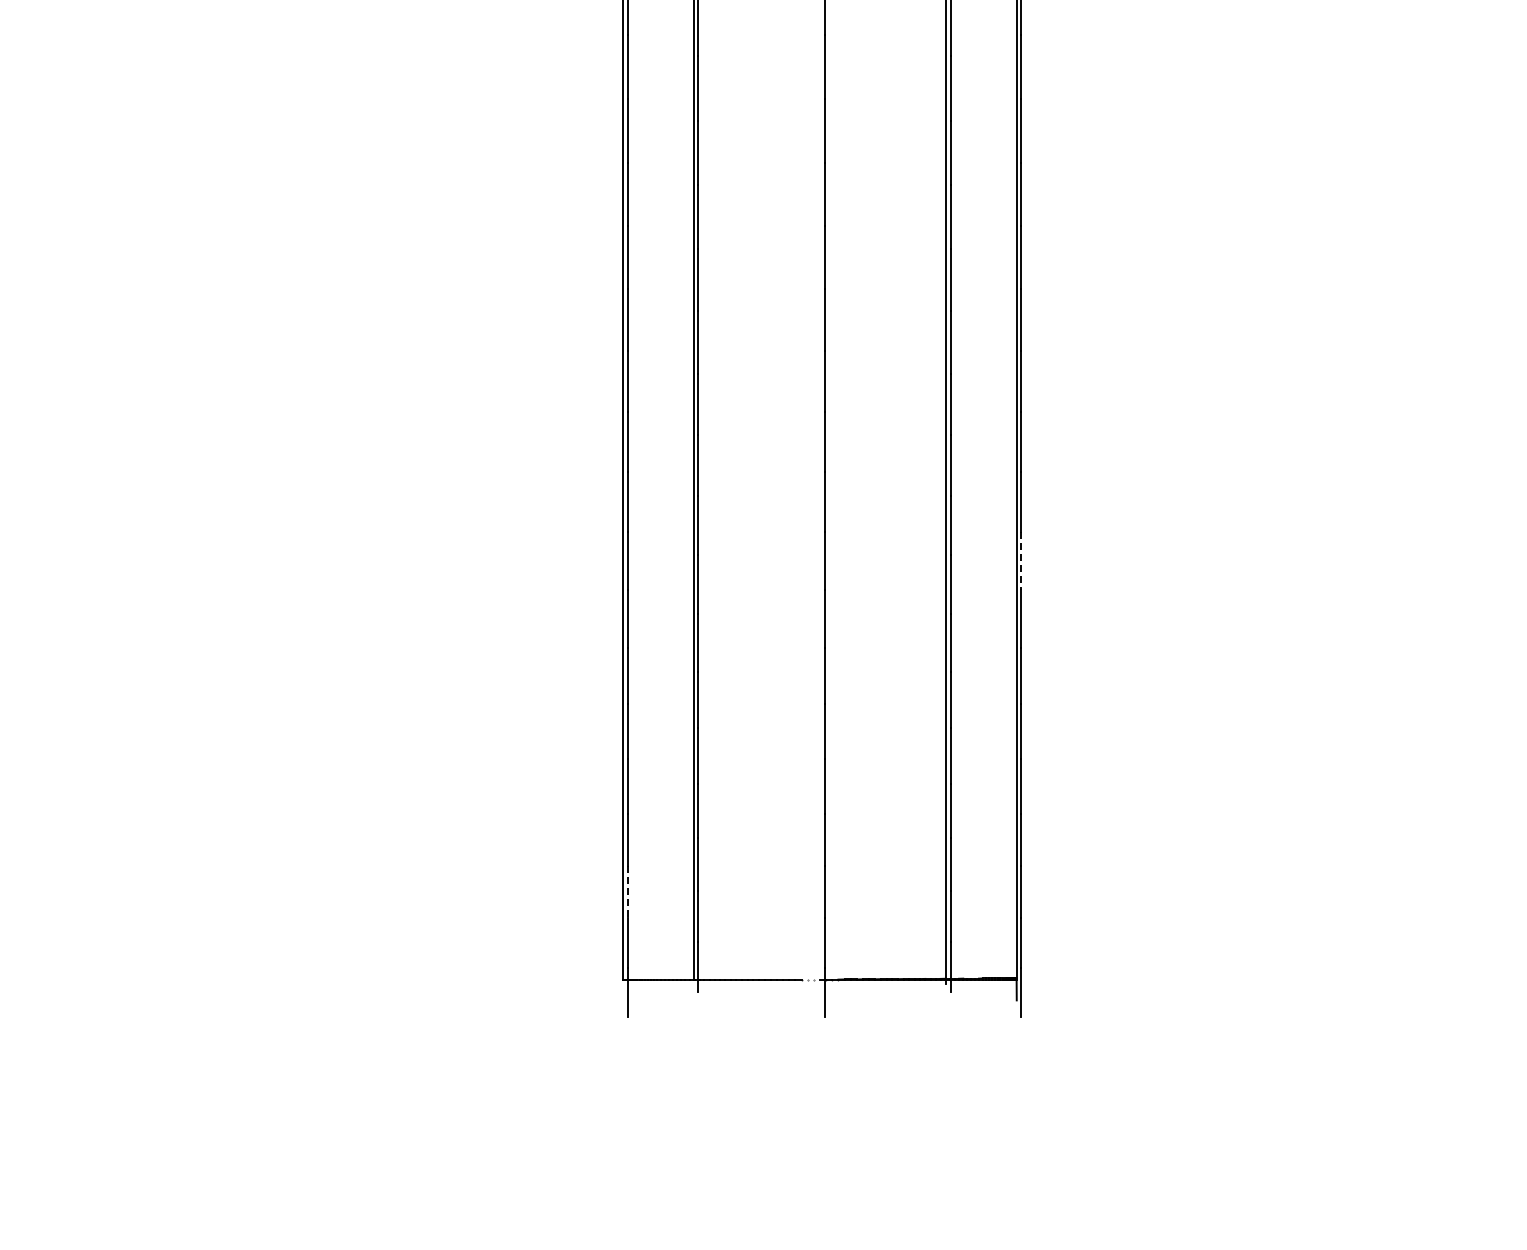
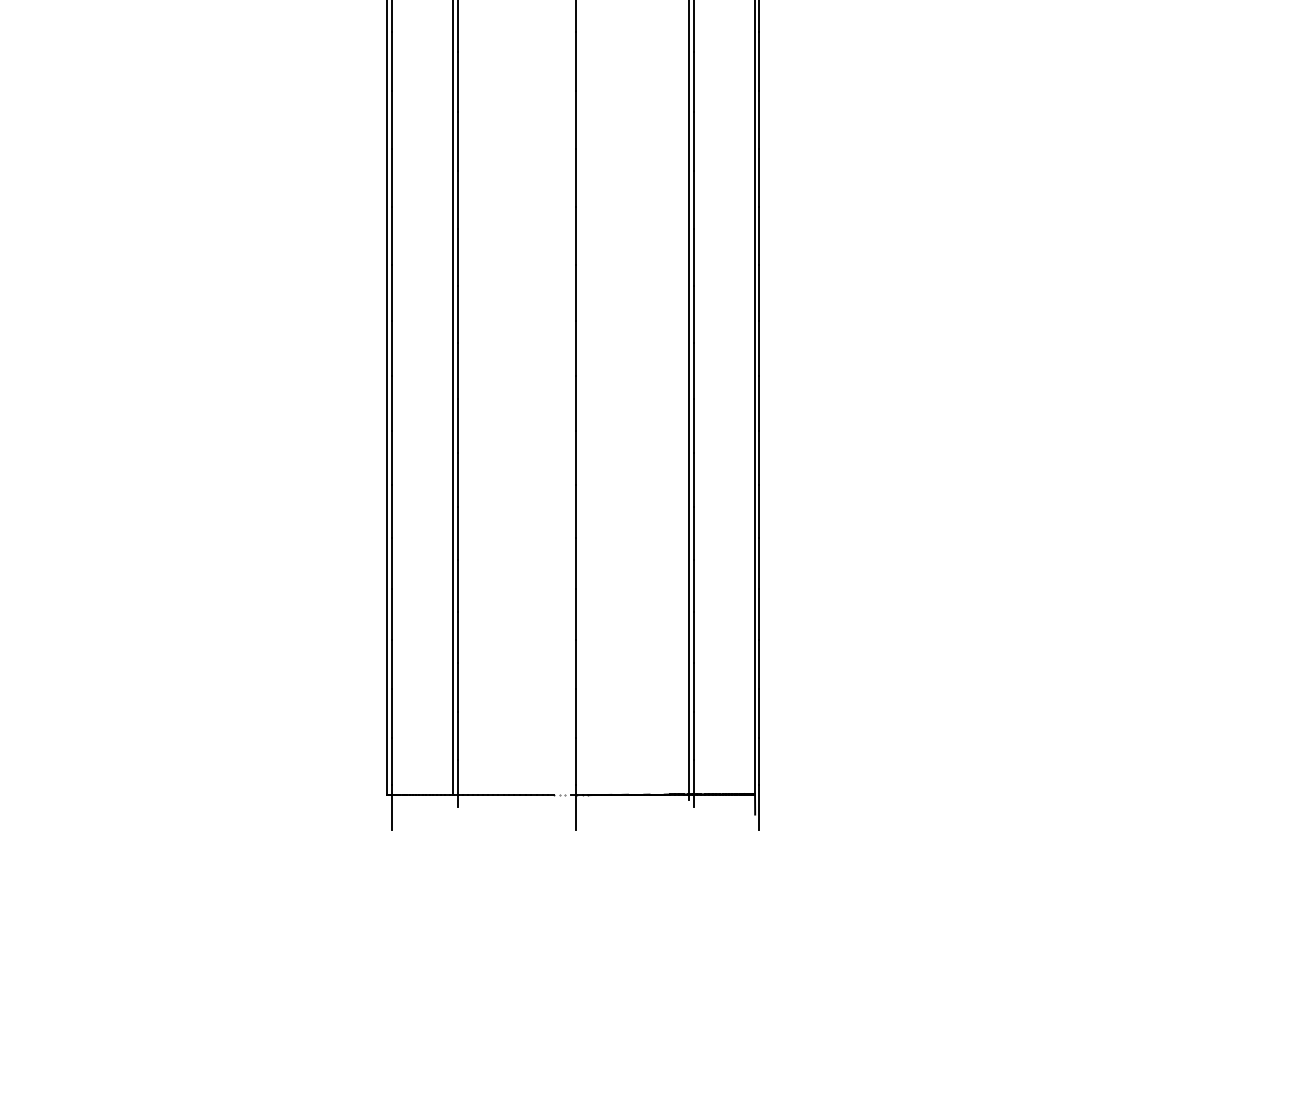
line: (1021, 561) -> (759, 404), dashed -> solid
line: (628, 892) -> (392, 713), dashed -> solid

